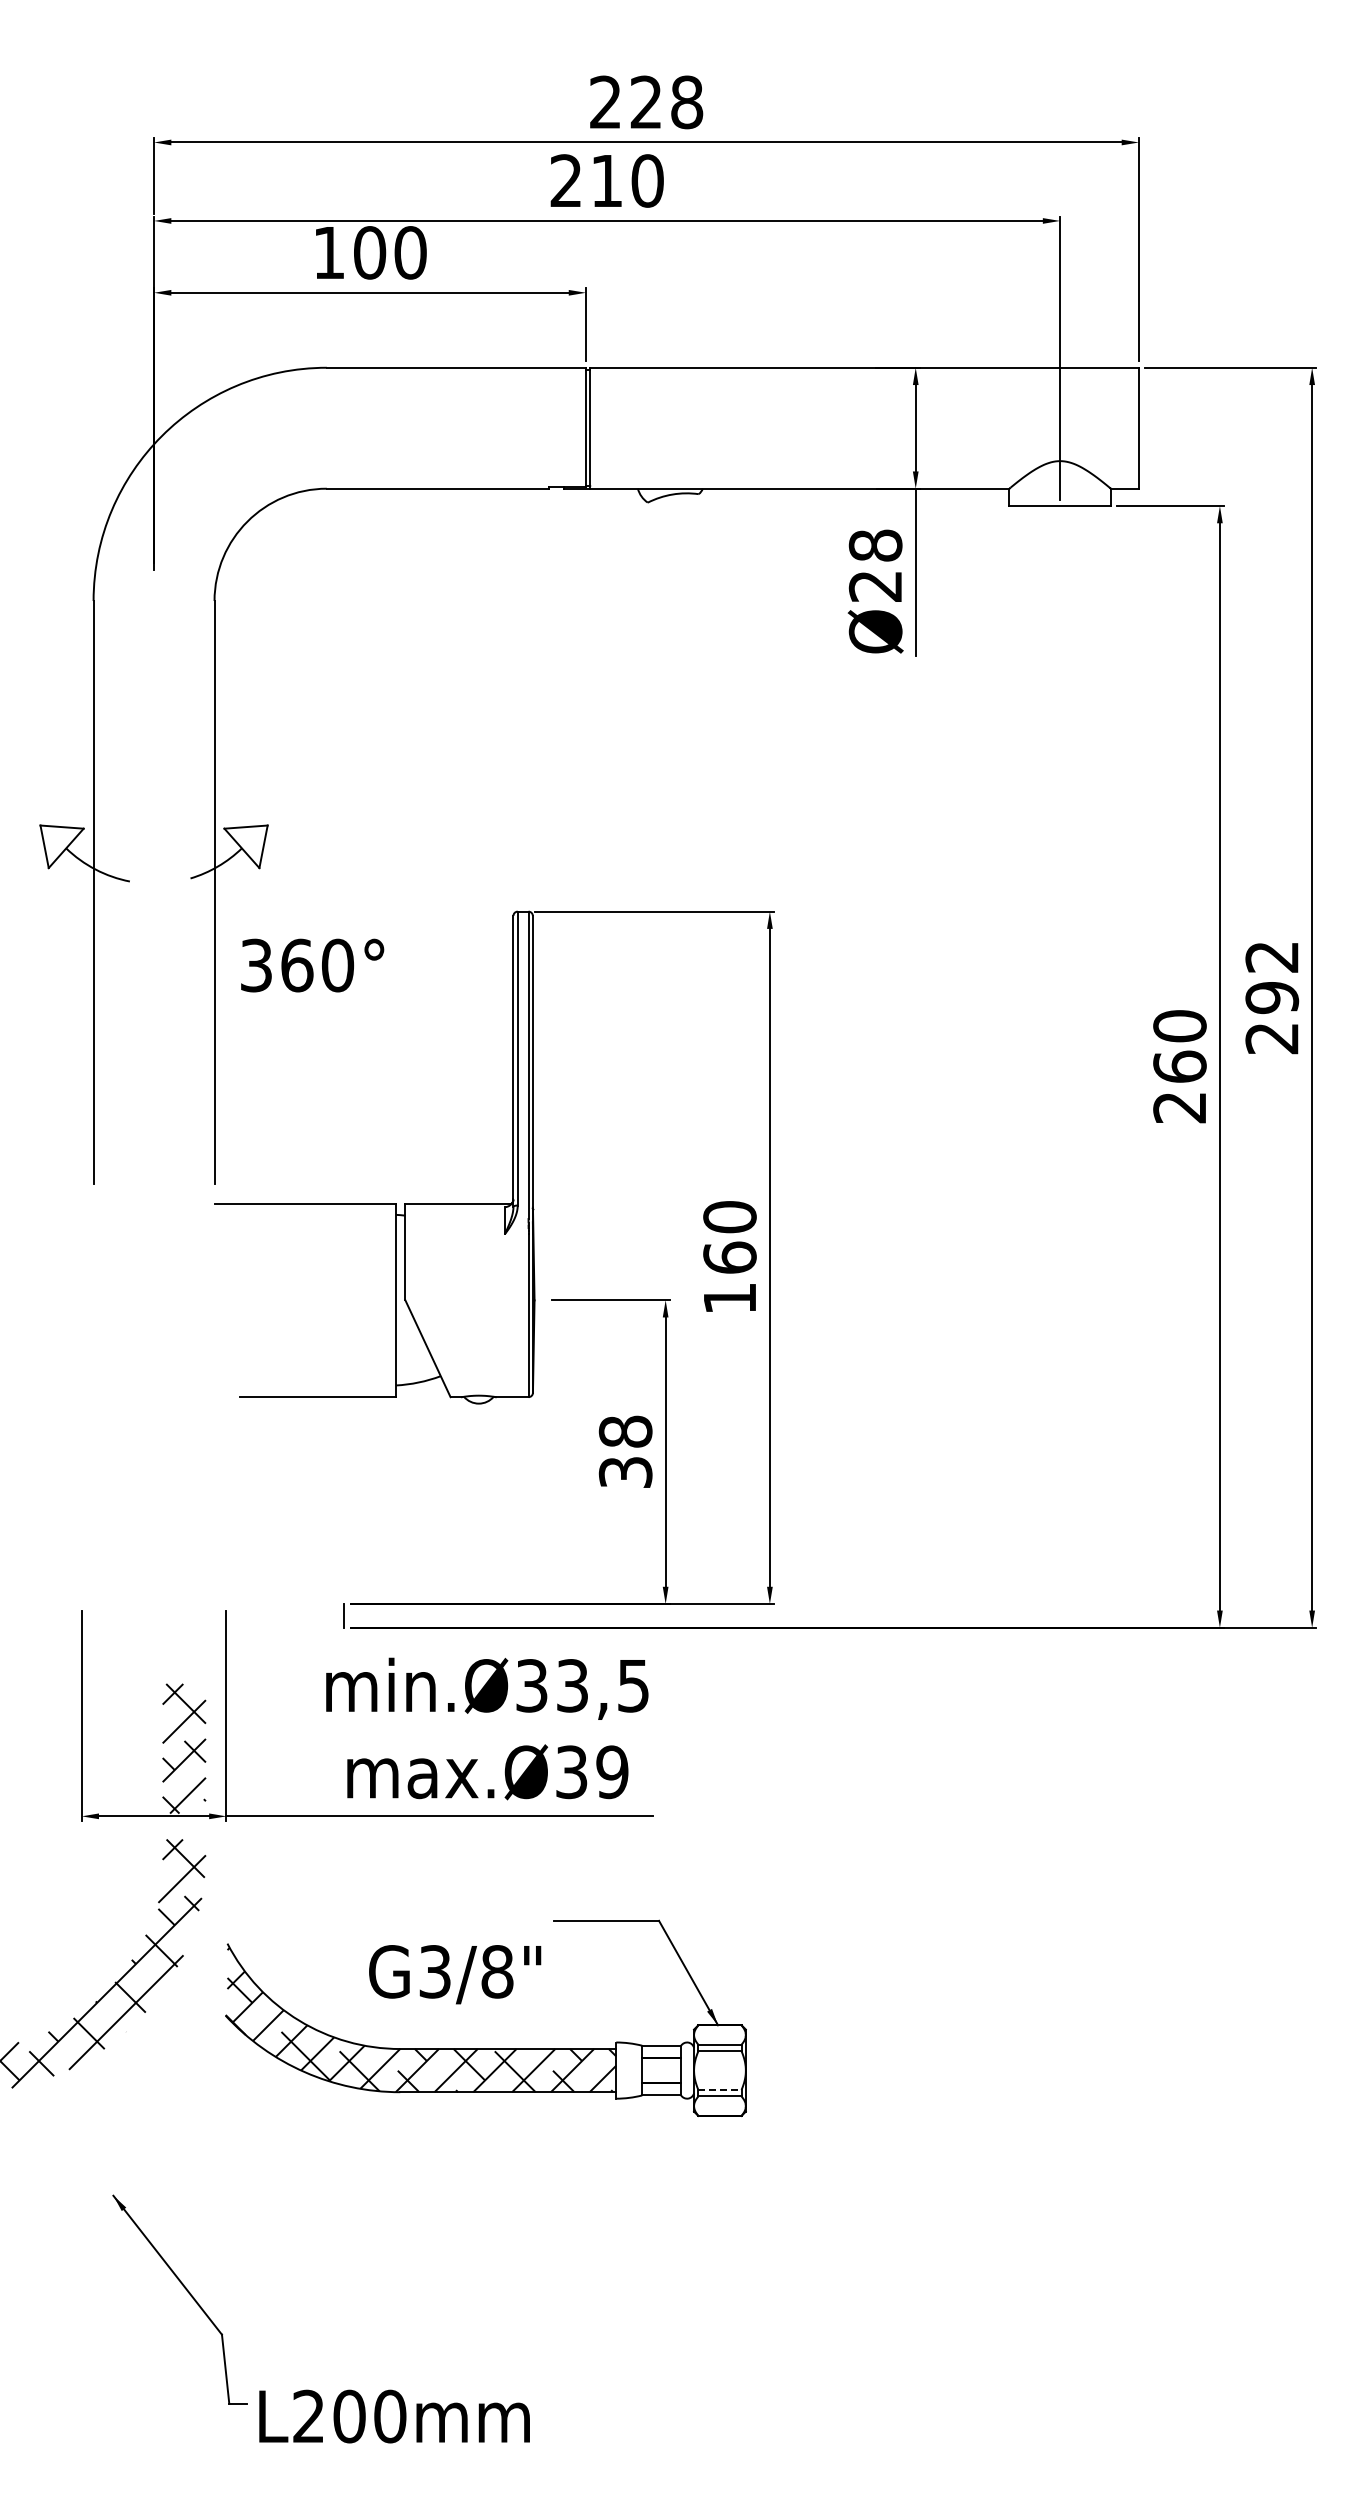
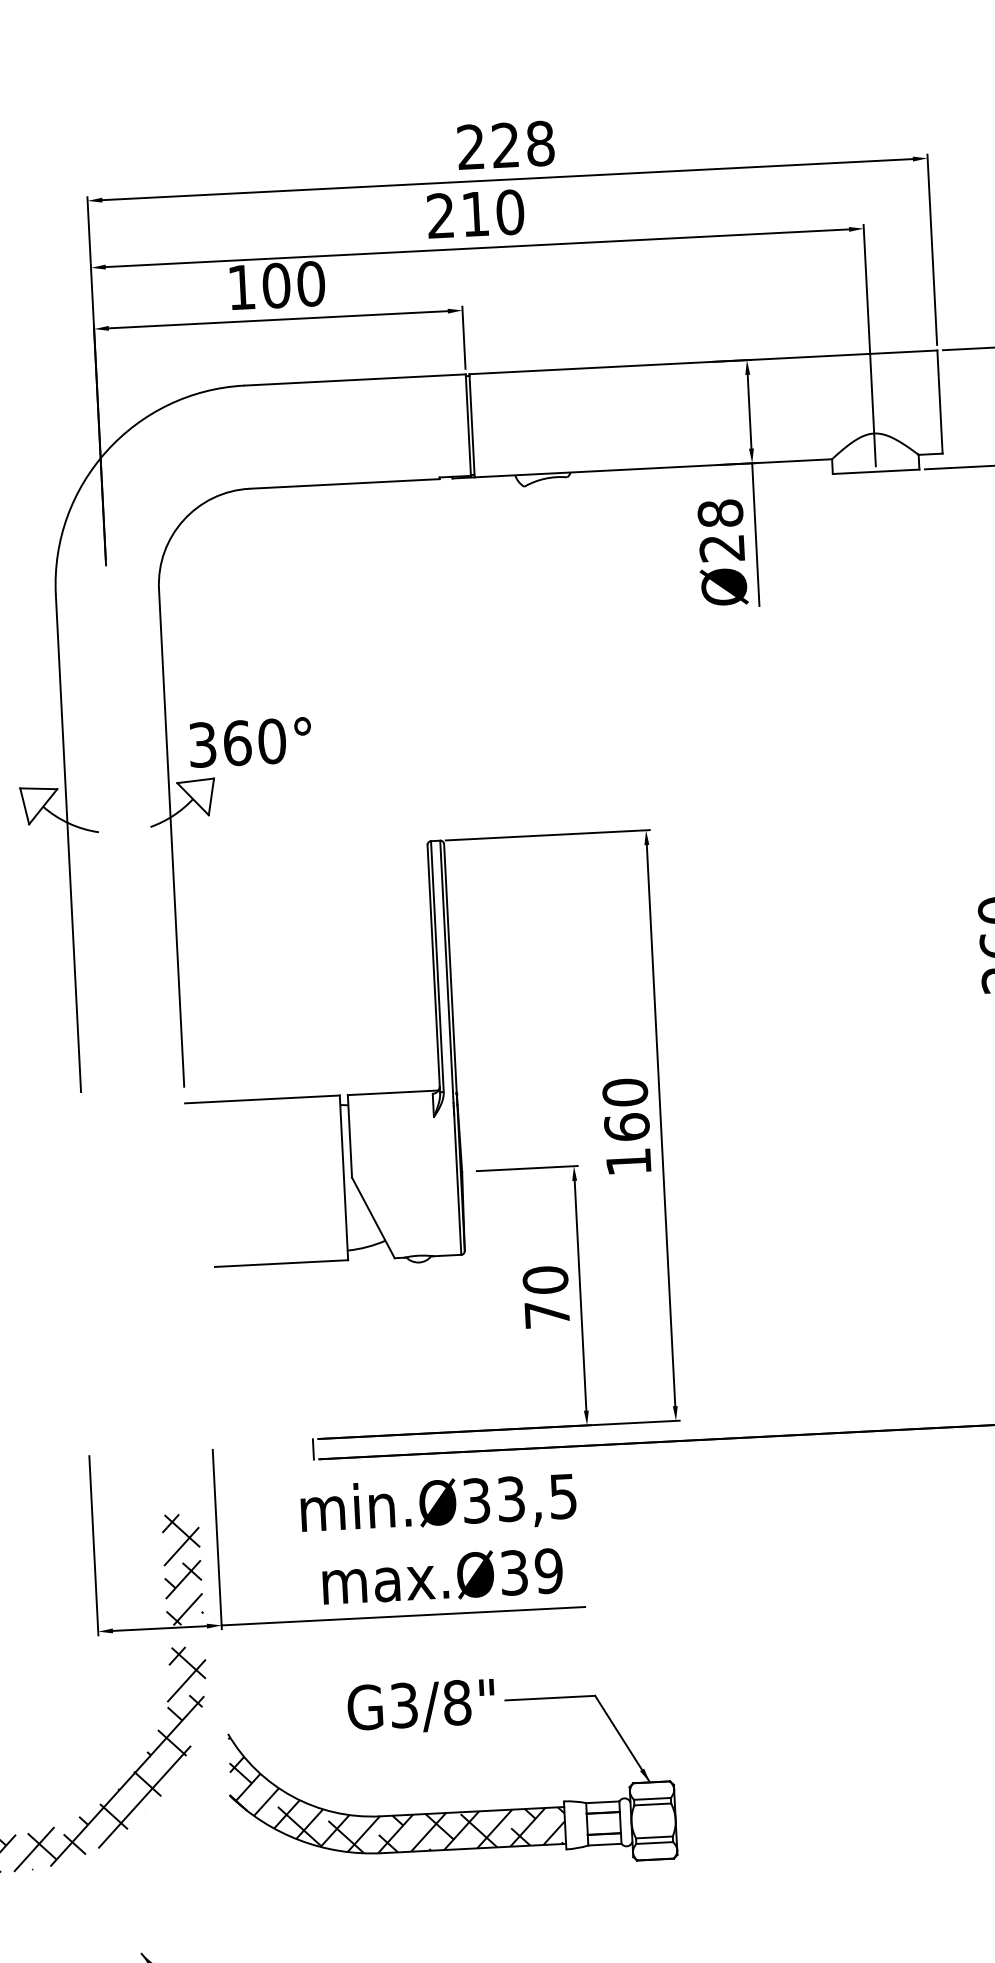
text: (312, 965) -> (250, 742), moved
text: (625, 1451) -> (546, 1296), 38 -> 70
text: (455, 1974) -> (421, 1706), moved
line: (719, 2089) -> (654, 1837), dashed -> solid

